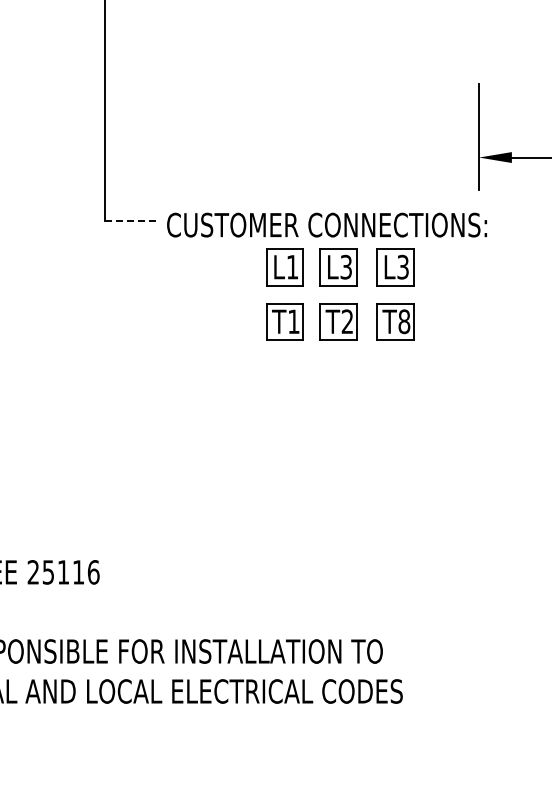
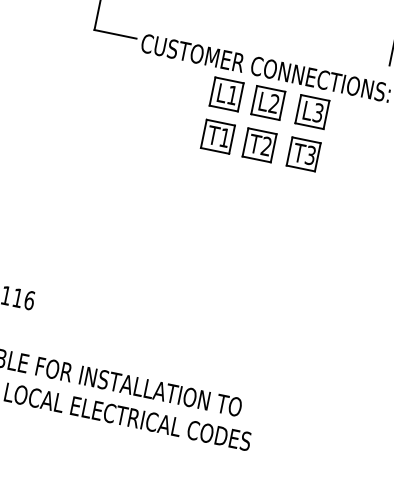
line: (132, 221) -> (115, 34), dashed -> solid
text: (345, 267) -> (273, 104), L3 -> L2
text: (404, 321) -> (310, 155), T8 -> T3

